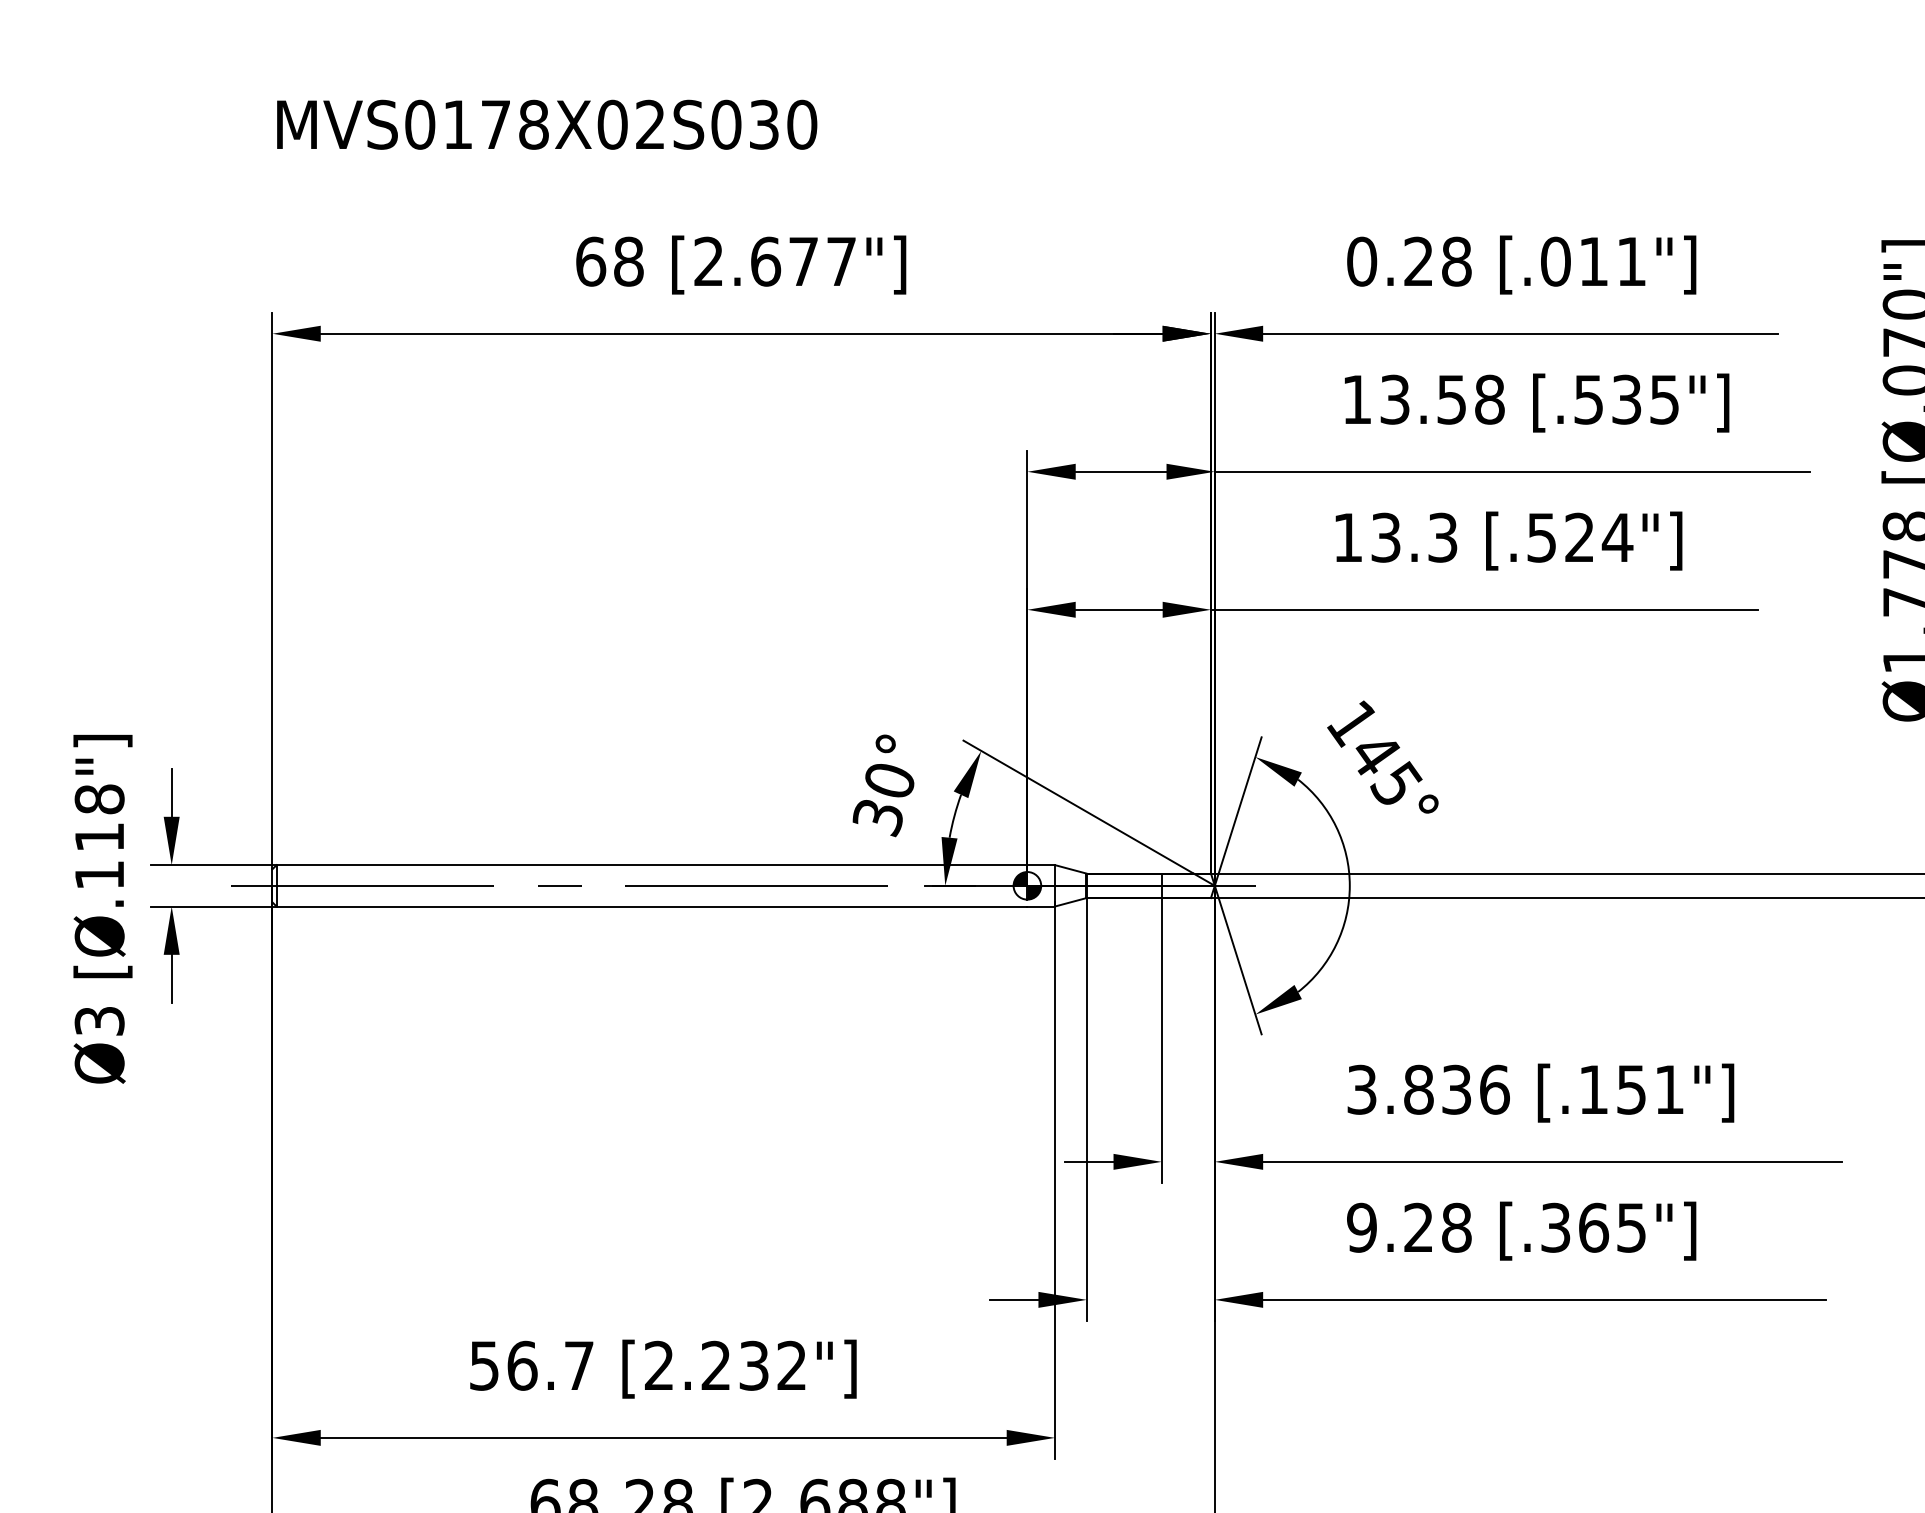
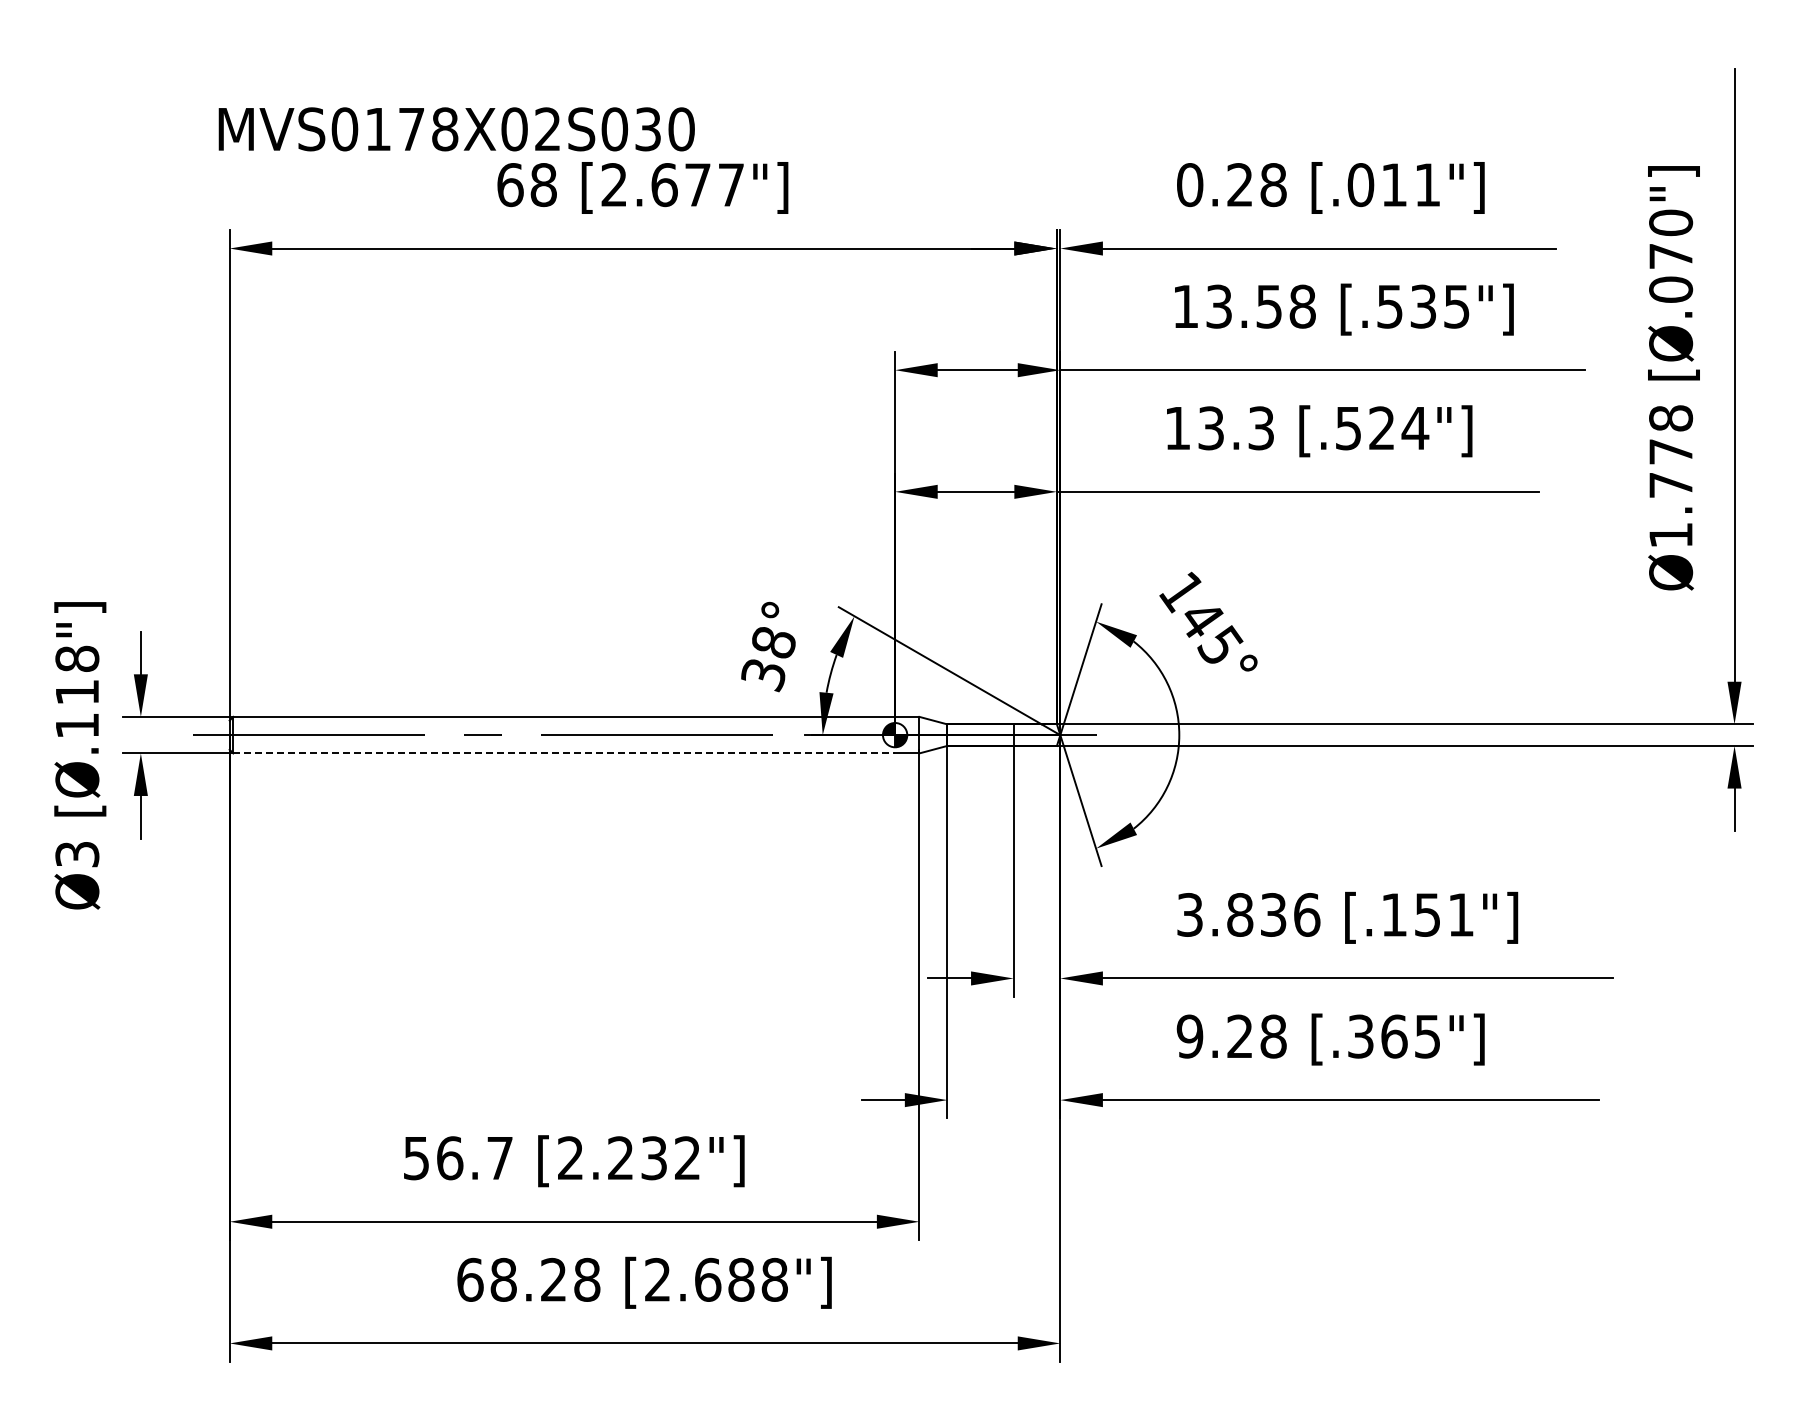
text: (546, 124) -> (456, 129), moved
text: (889, 780) -> (773, 642), 30° -> 38°
line: (652, 906) -> (564, 753), solid -> dashed

